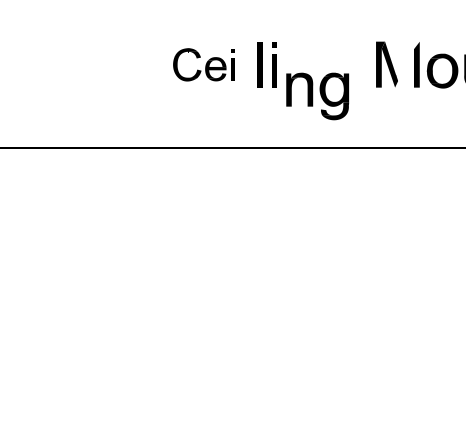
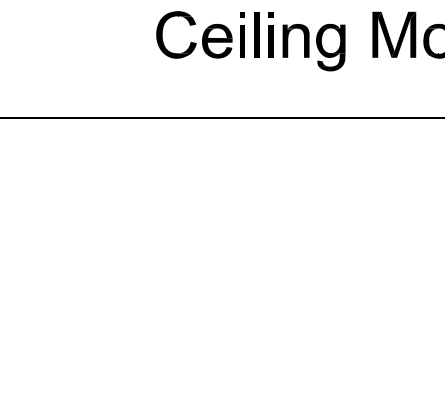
part: (203, 64) -> (199, 34), size x1.43
fill: (407, 64) -> (403, 34), added
part: (317, 96) -> (313, 47), moved

